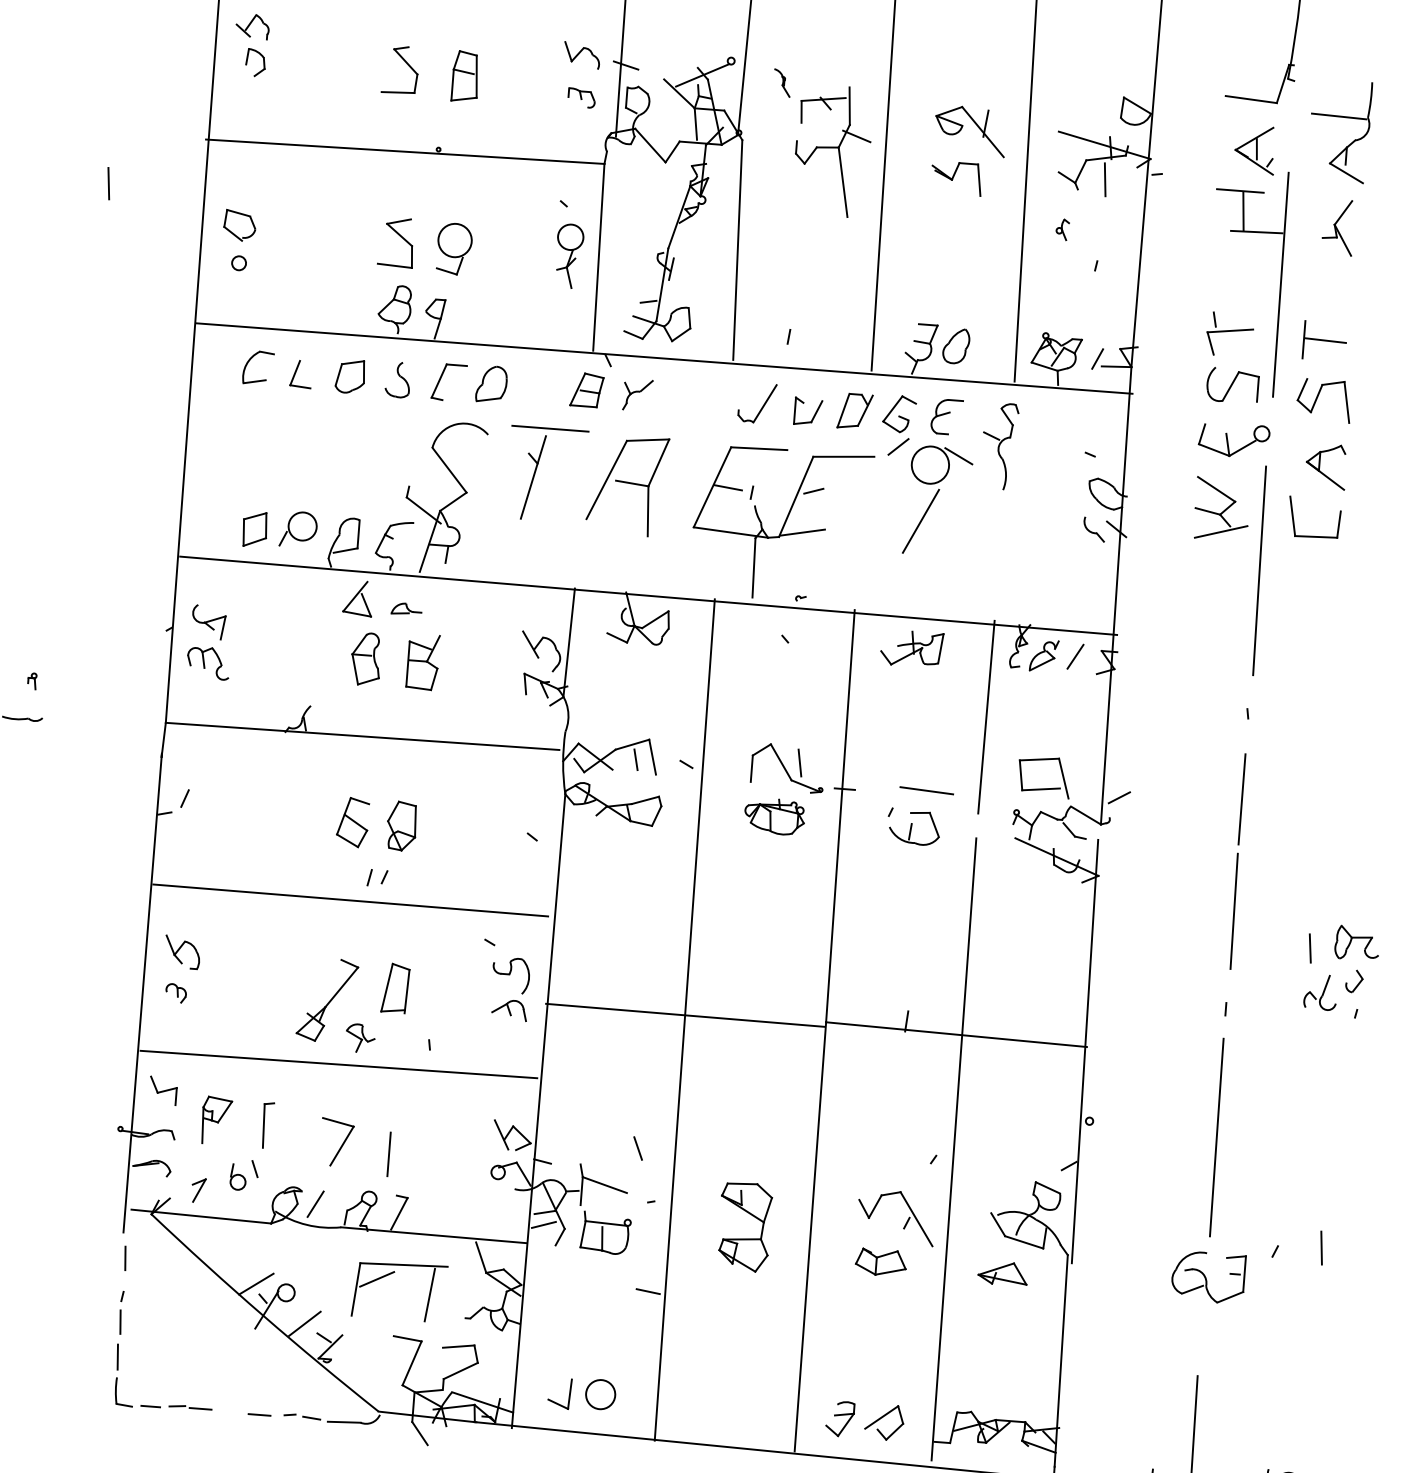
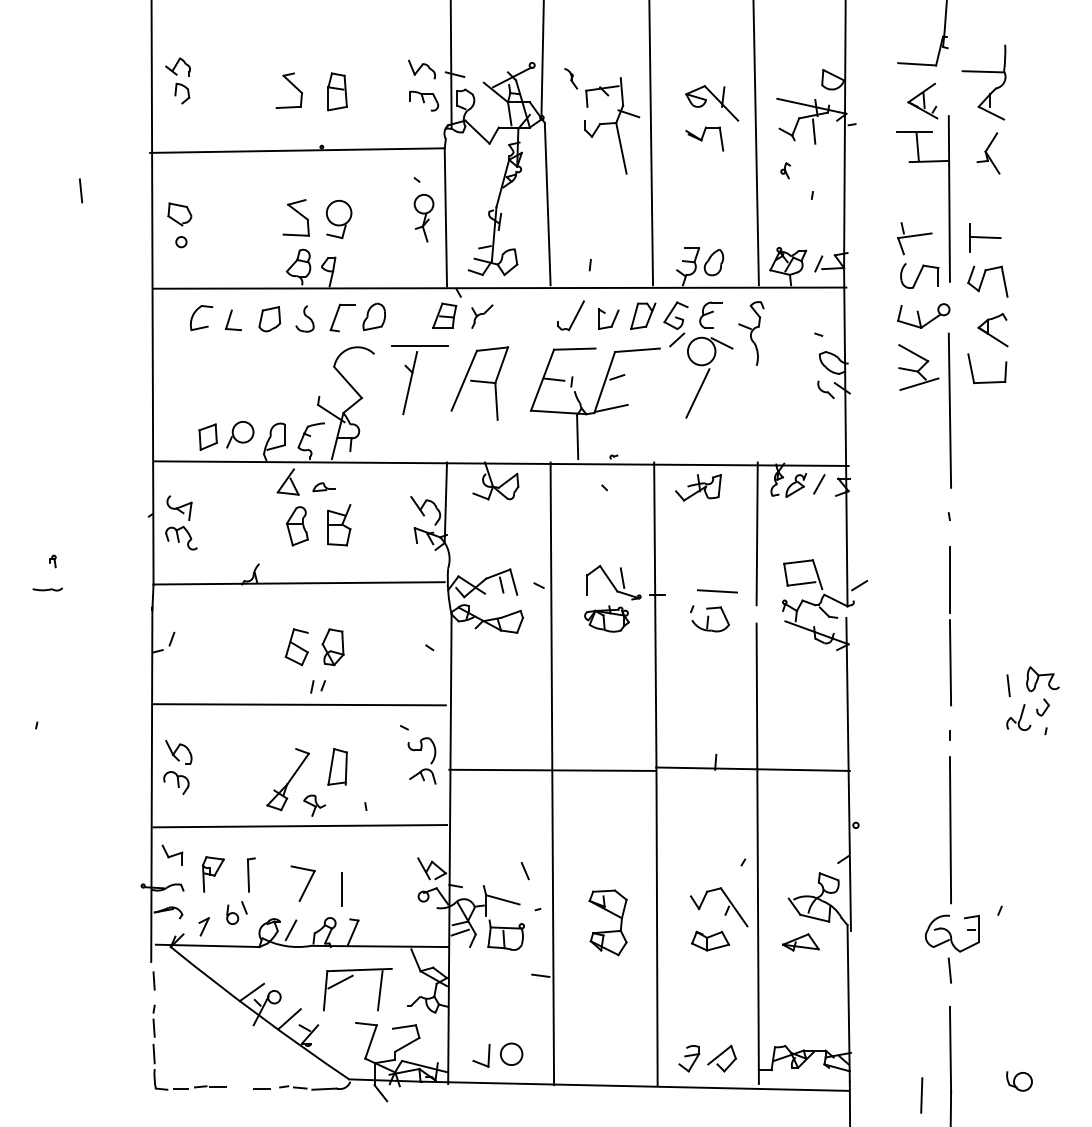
part: (582, 97) -> (424, 100), size x1.43
part: (176, 992) -> (176, 782), size x1.67
line: (1321, 1247) -> (949, 970), moved

